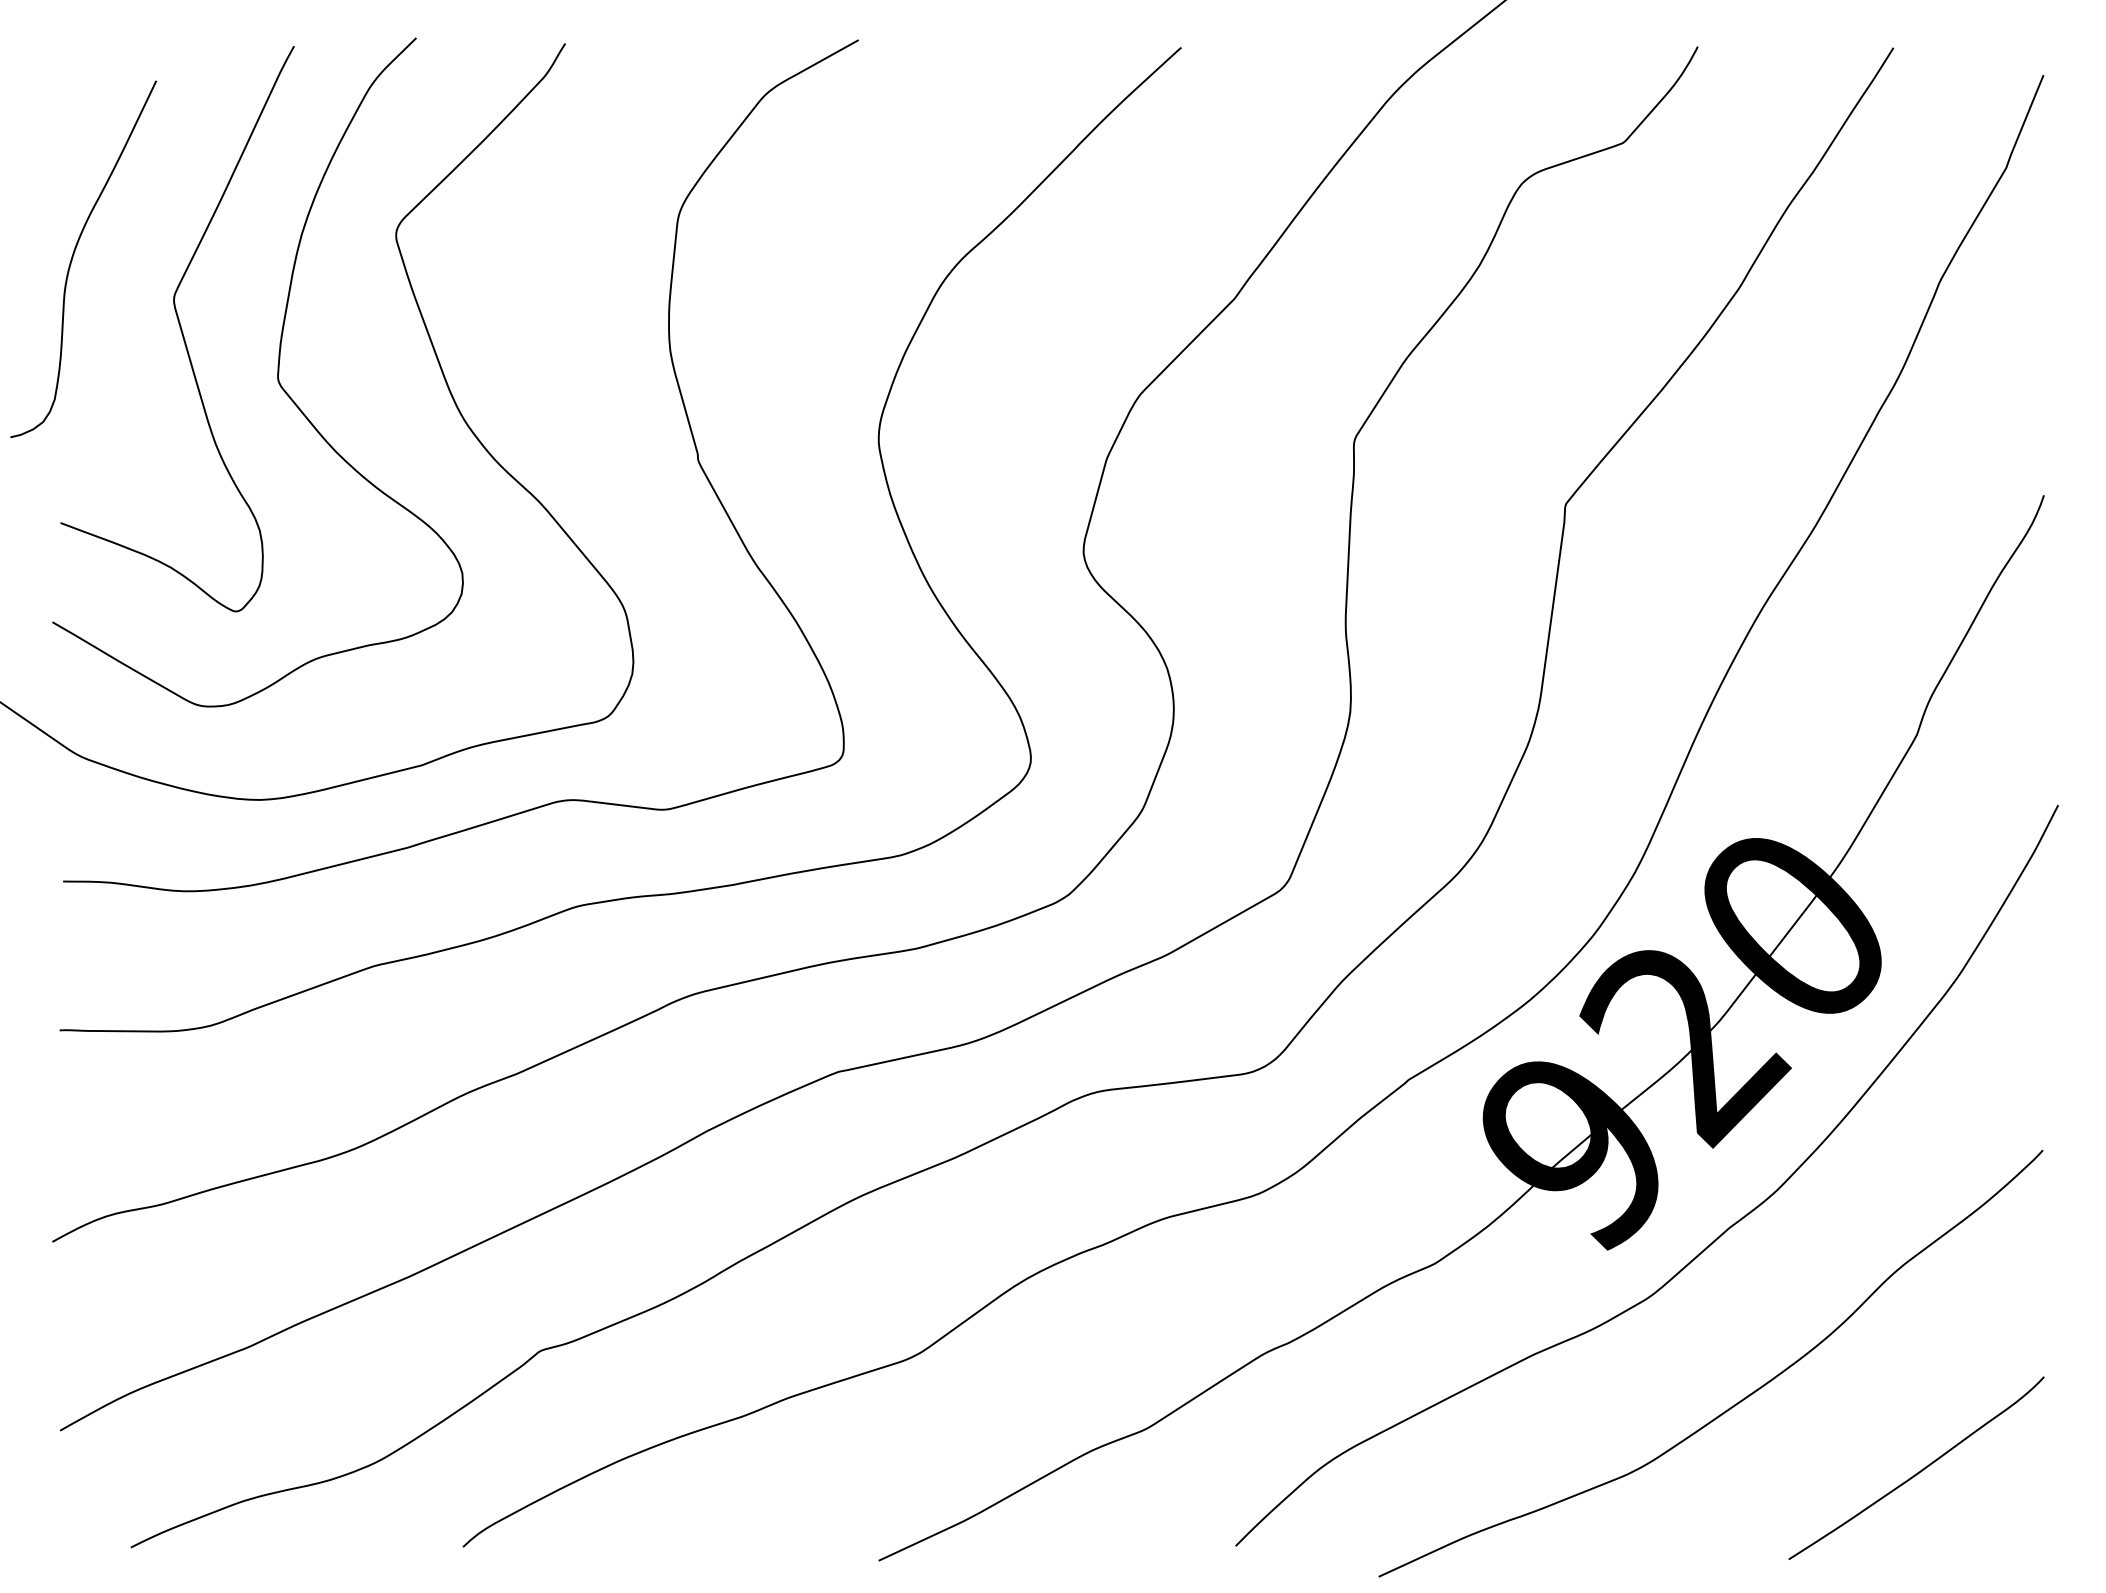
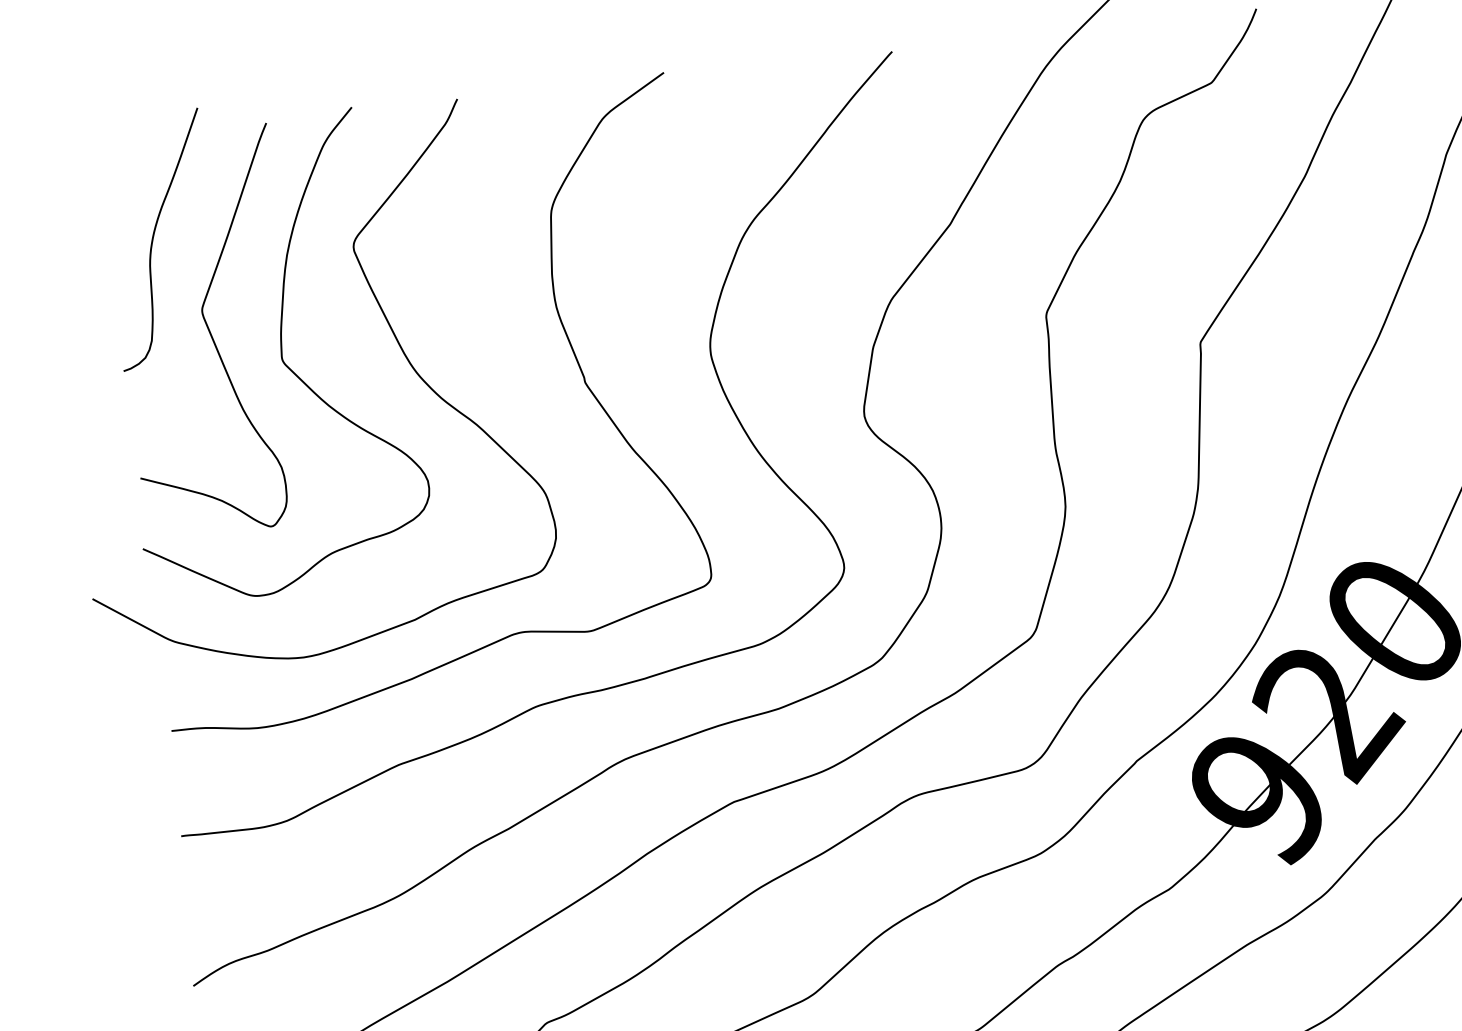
curve: (73, 257) -> (153, 239), moved

